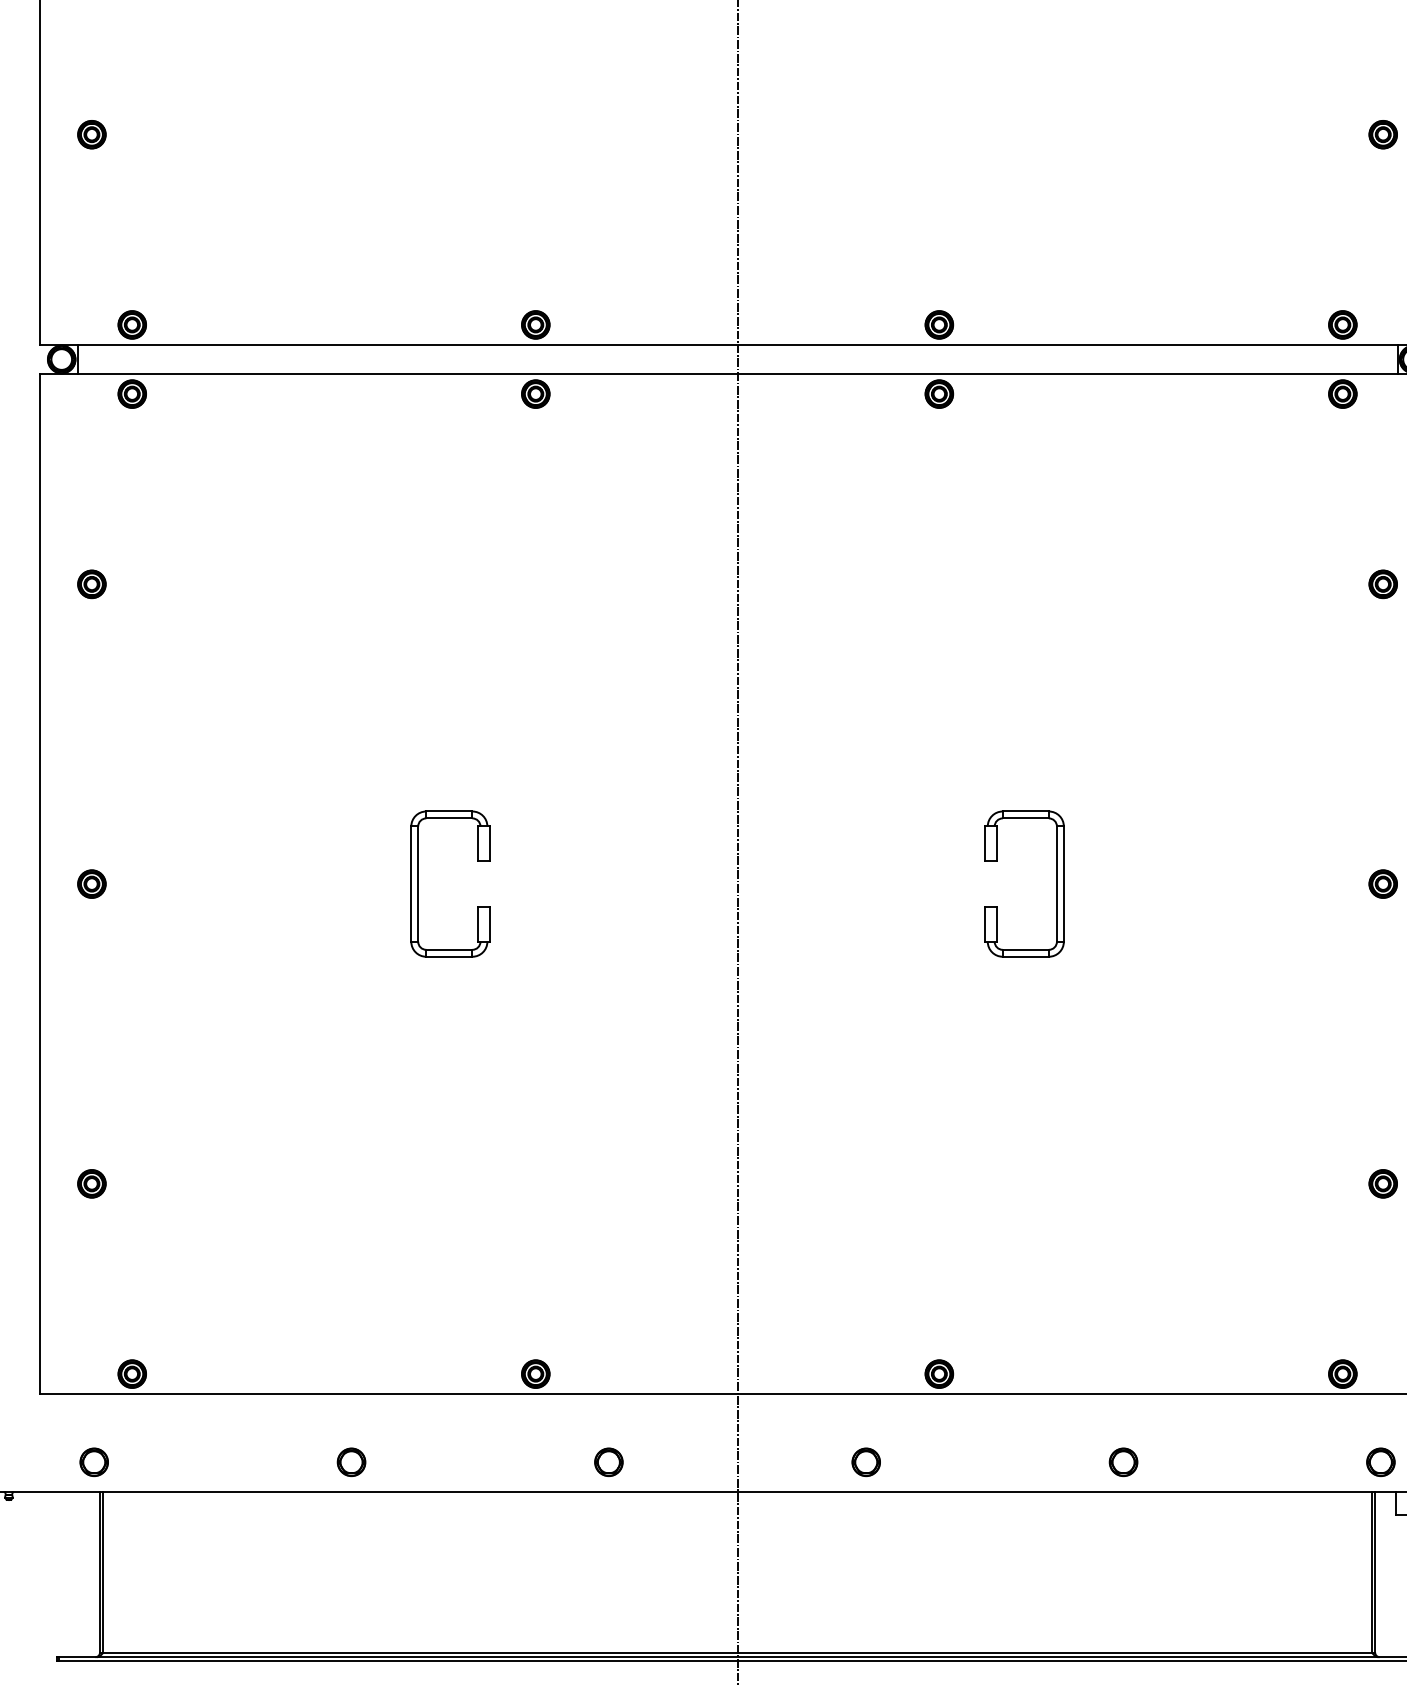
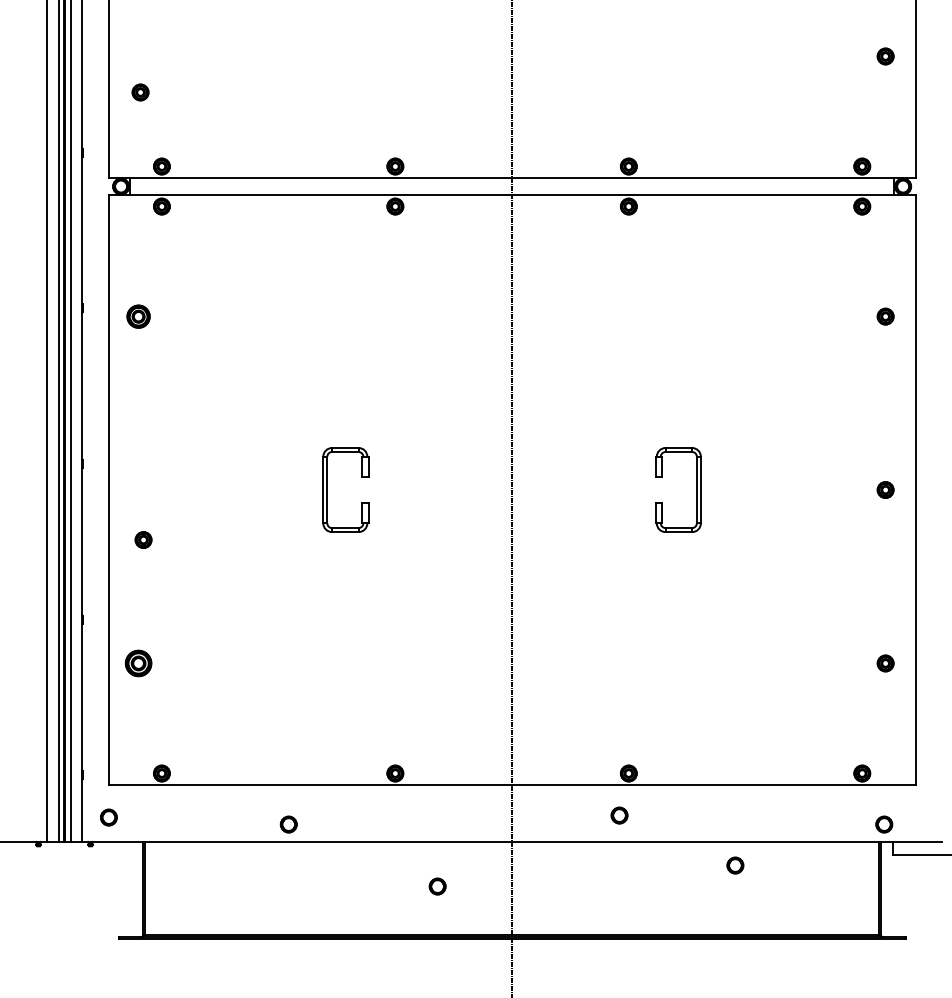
part: (91, 134) -> (140, 92), moved
part: (91, 584) -> (138, 316), size x1.4
part: (91, 883) -> (143, 539), moved
part: (91, 1183) -> (138, 663), size x1.6
circle: (93, 1462) -> (108, 817), moved
circle: (608, 1462) -> (437, 886), moved
circle: (866, 1462) -> (619, 815), moved
circle: (1123, 1462) -> (735, 865), moved

